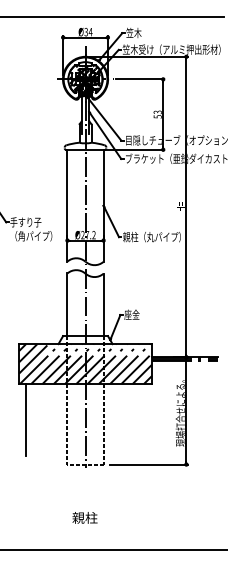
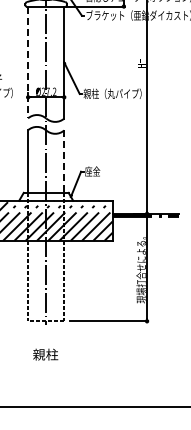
line: (67, 205) -> (28, 62), solid -> dashed
line: (103, 305) -> (64, 162), solid -> dashed
text: (84, 517) -> (45, 354), moved

